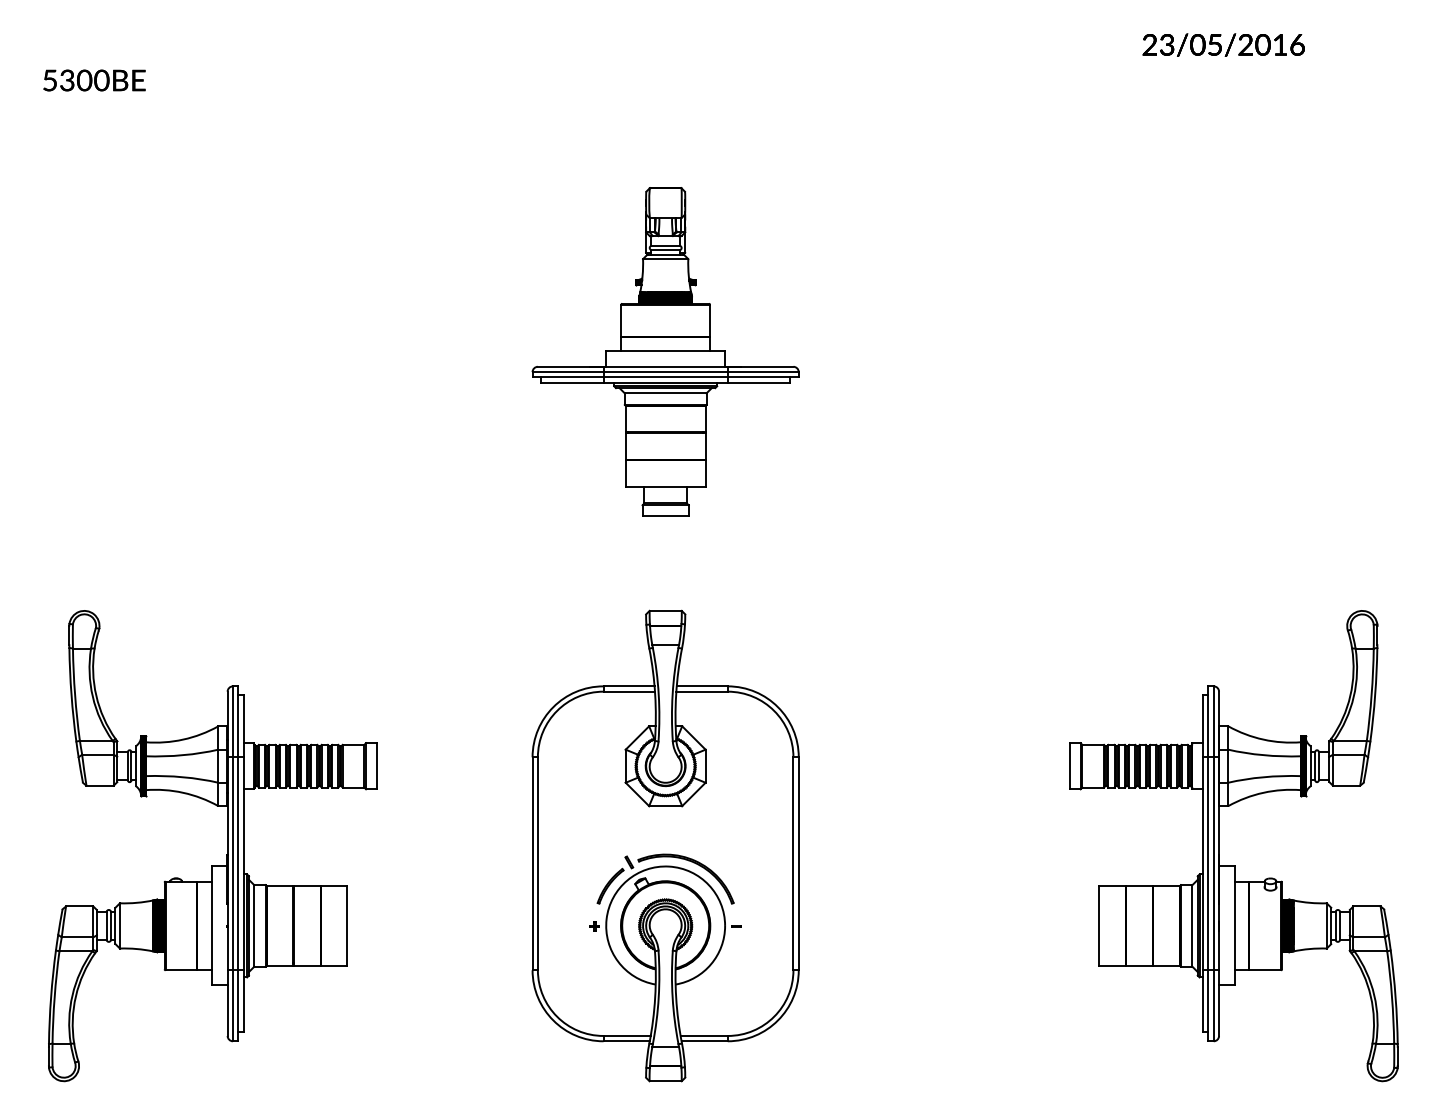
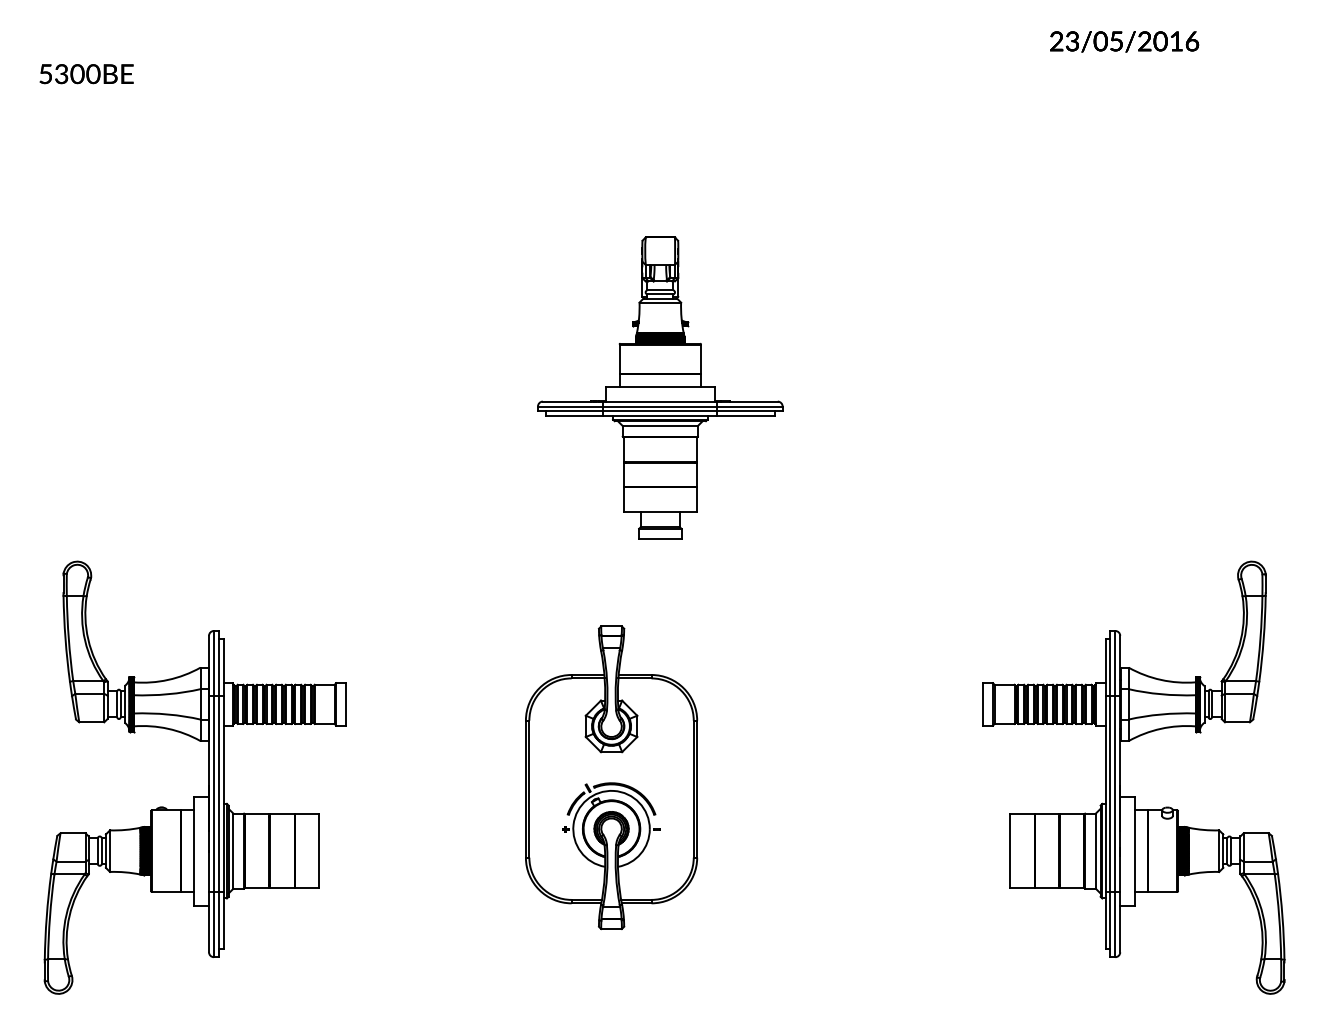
part: (665, 351) -> (660, 387), moved
part: (665, 845) -> (611, 777), size x0.7

